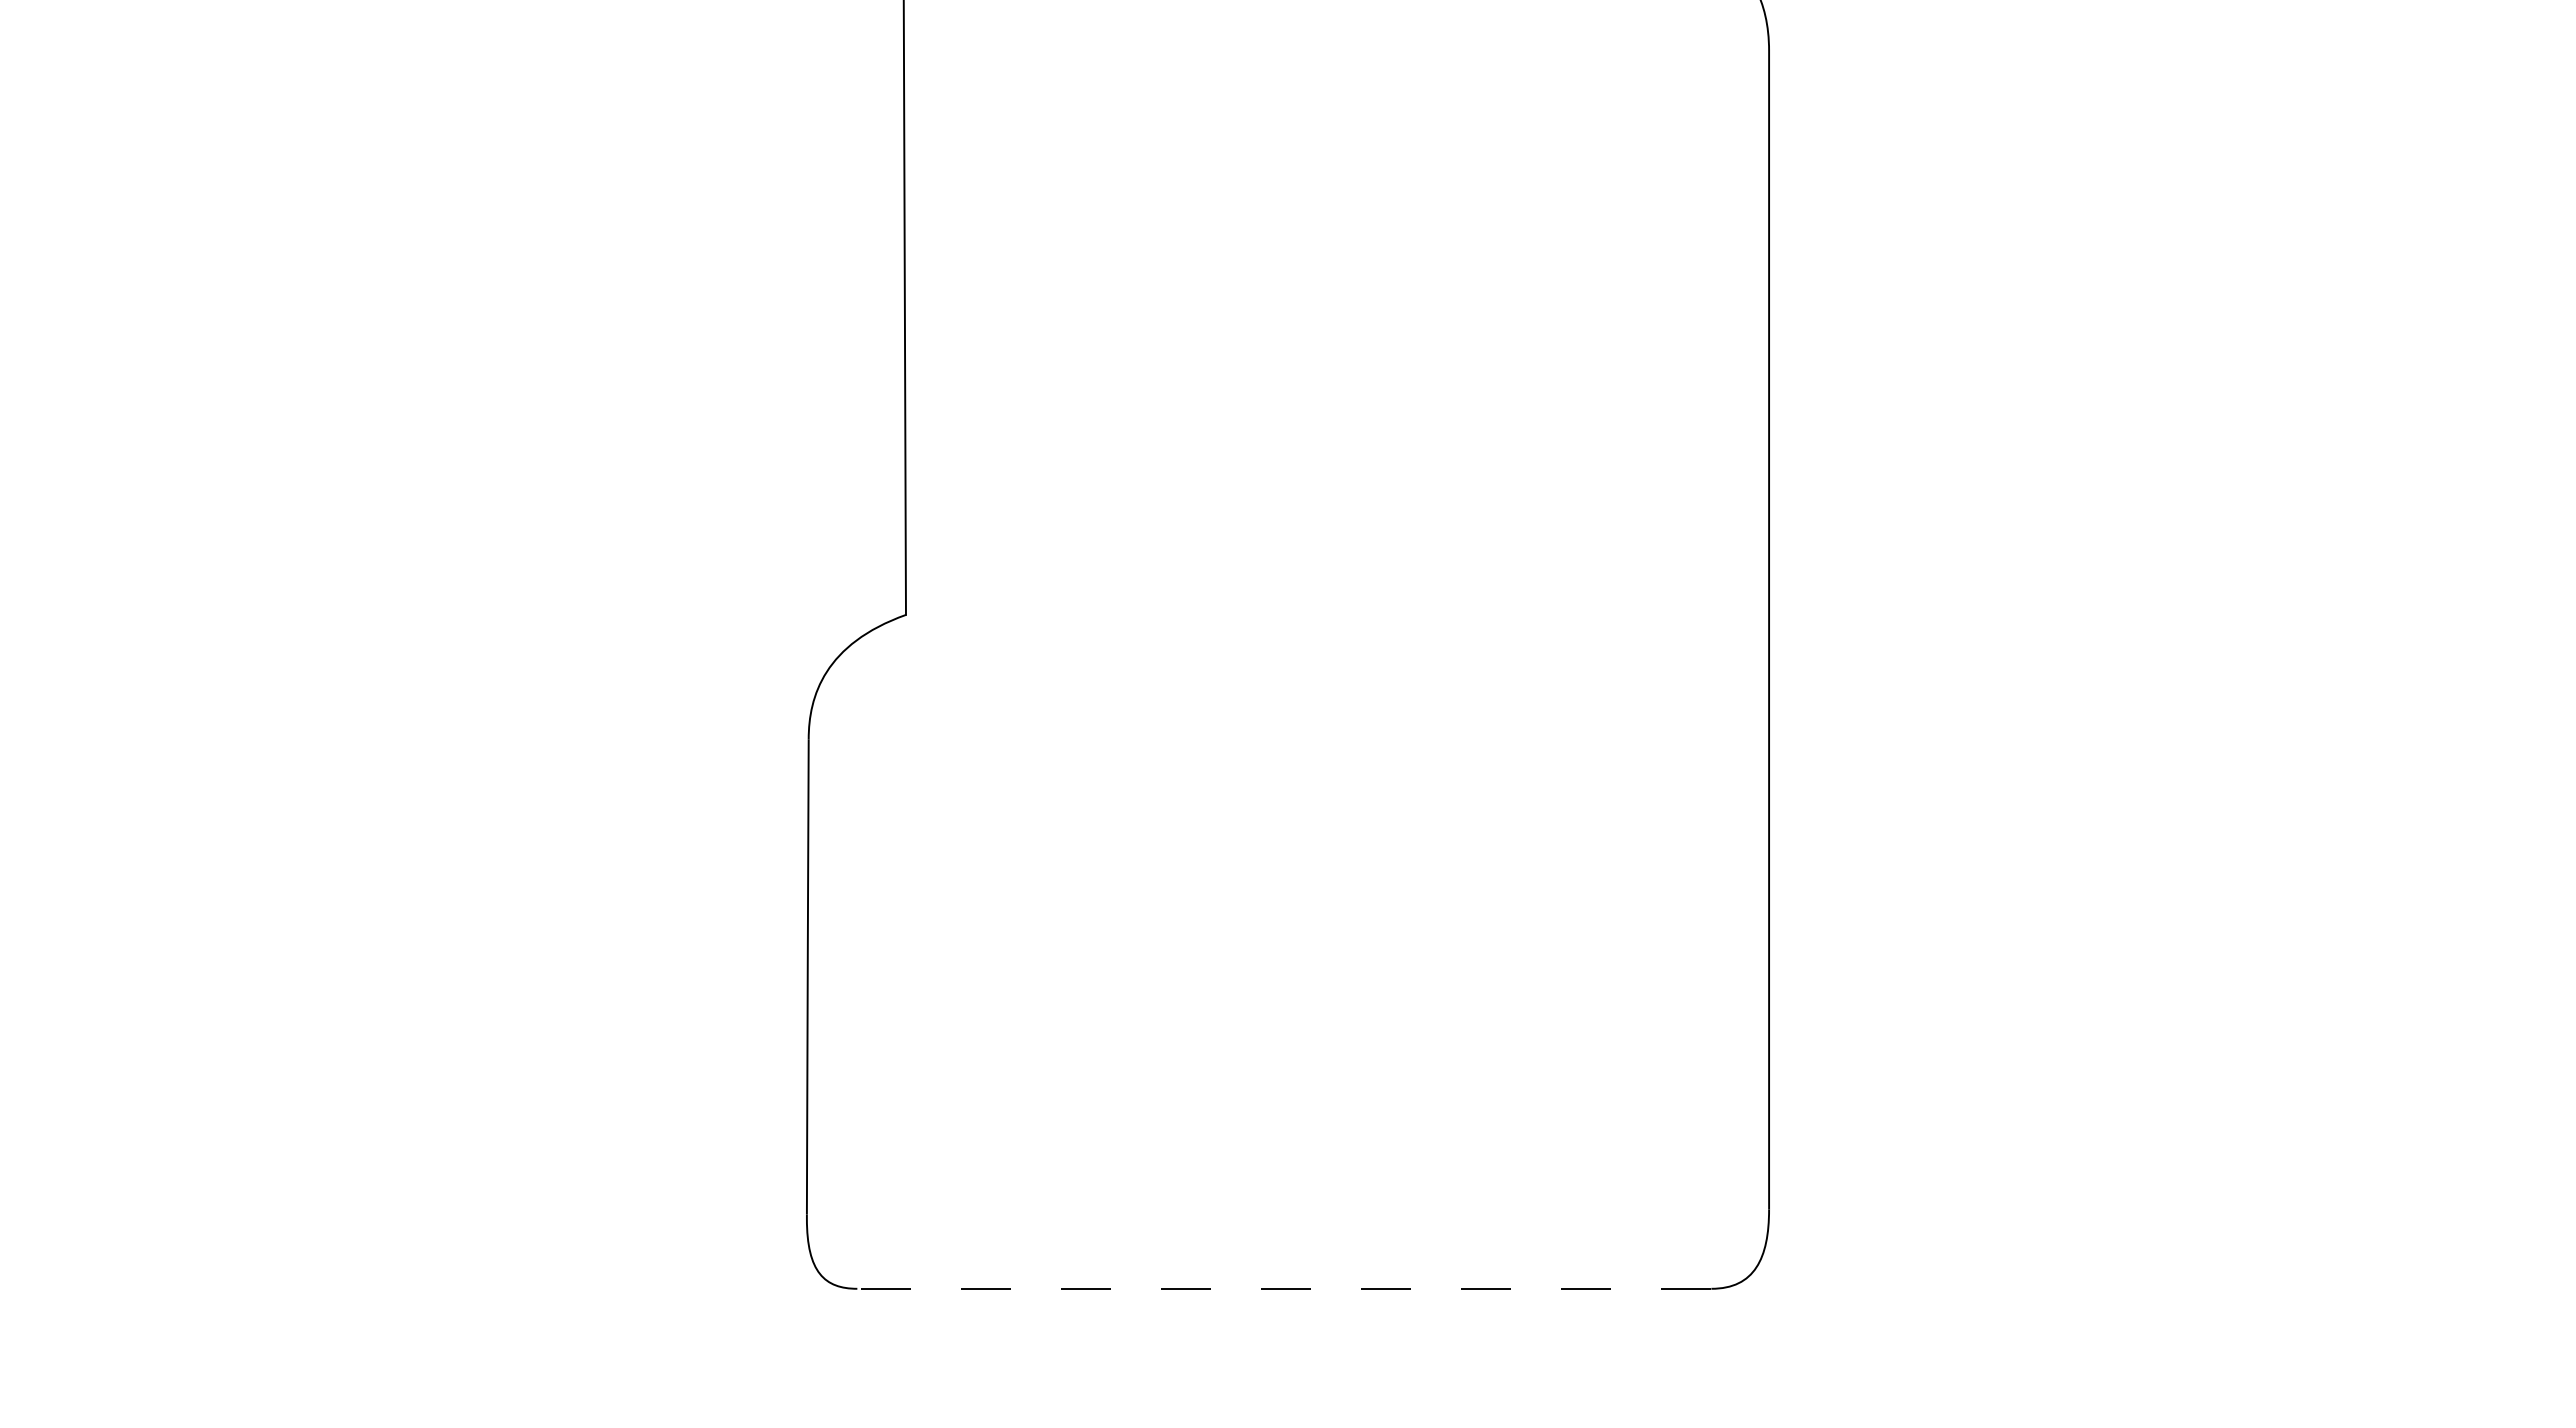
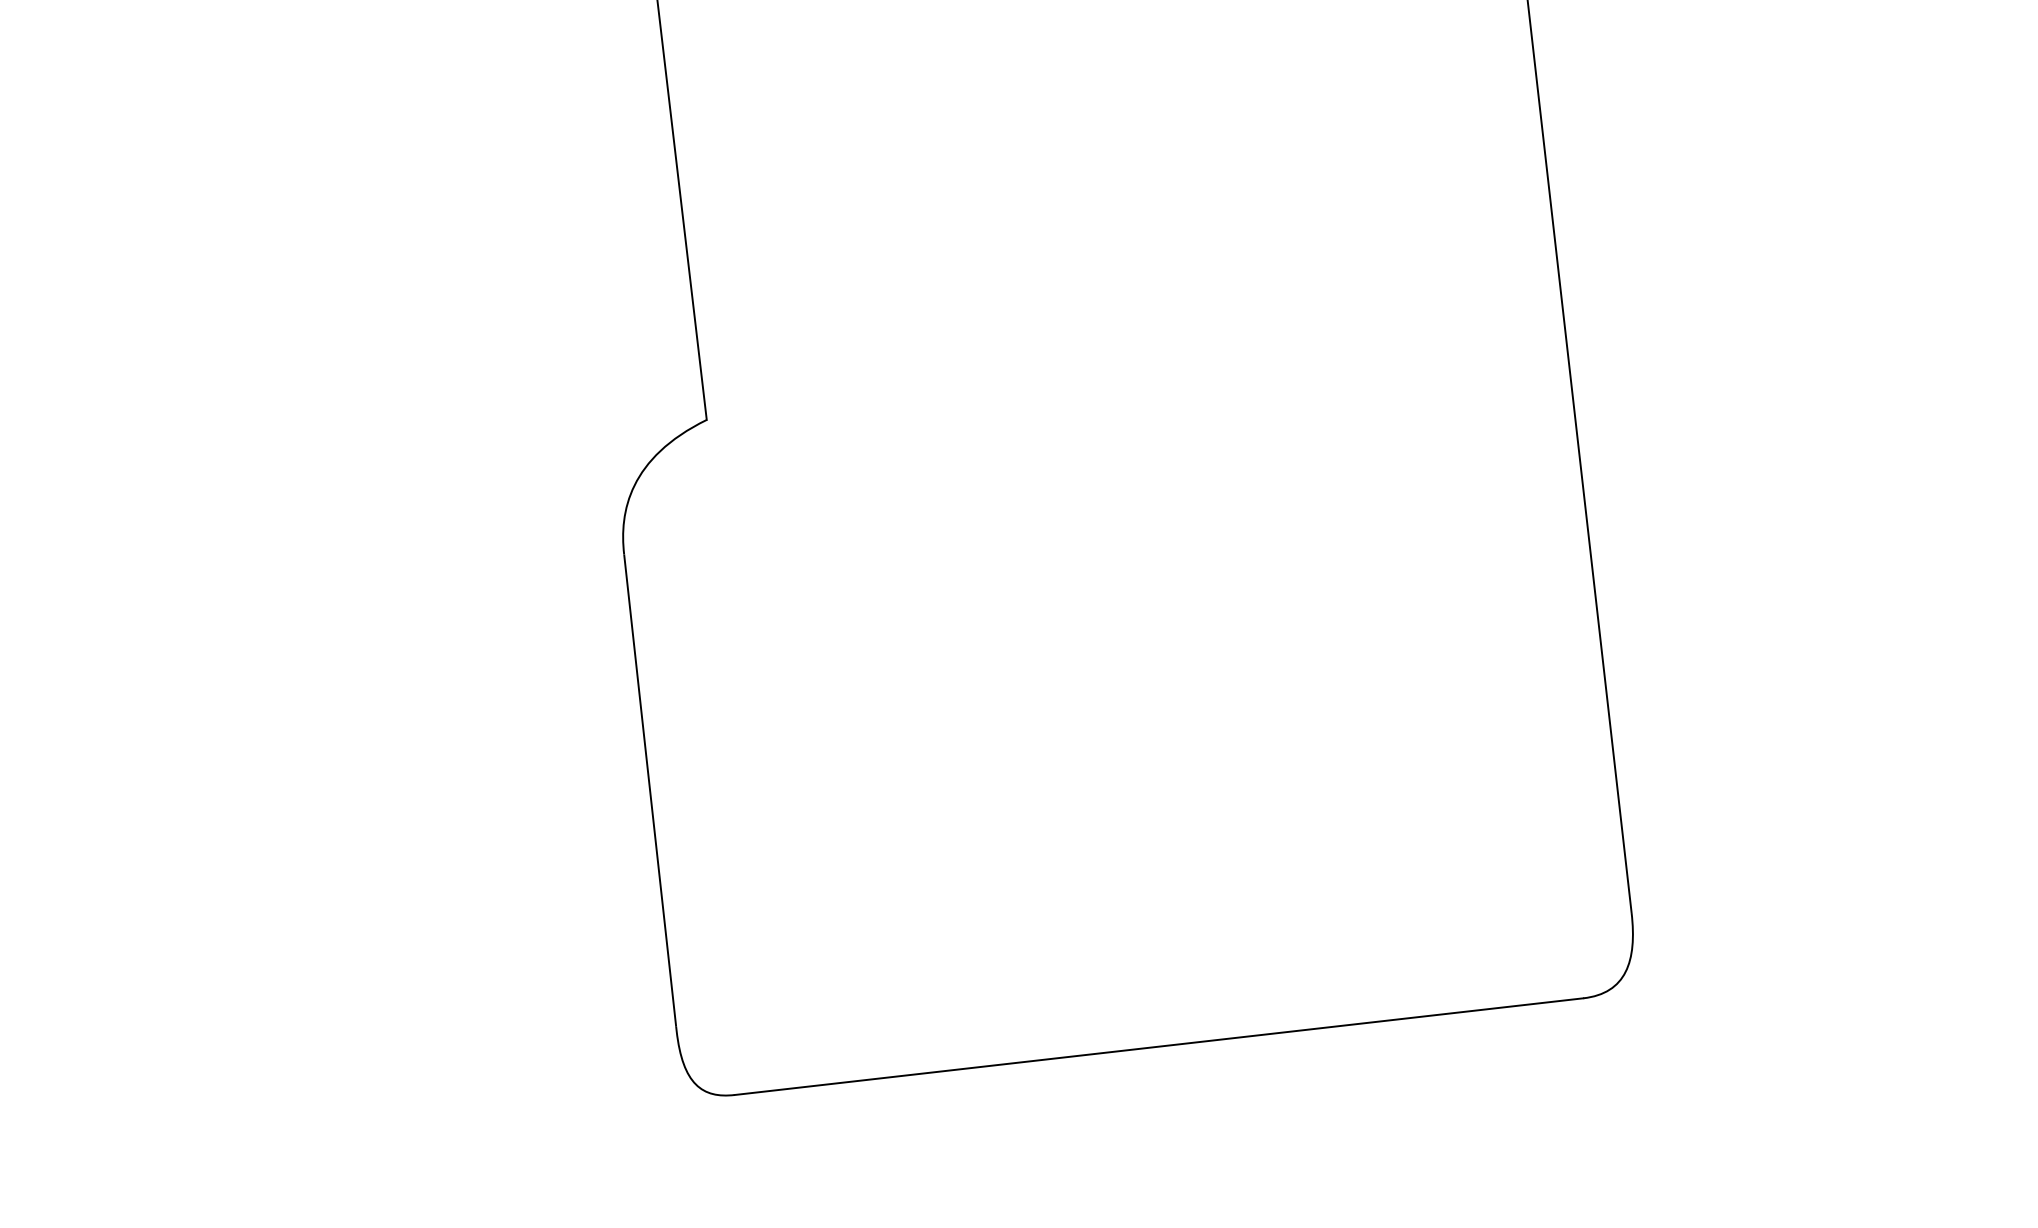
line: (1283, 1288) -> (1158, 1046), dashed -> solid

